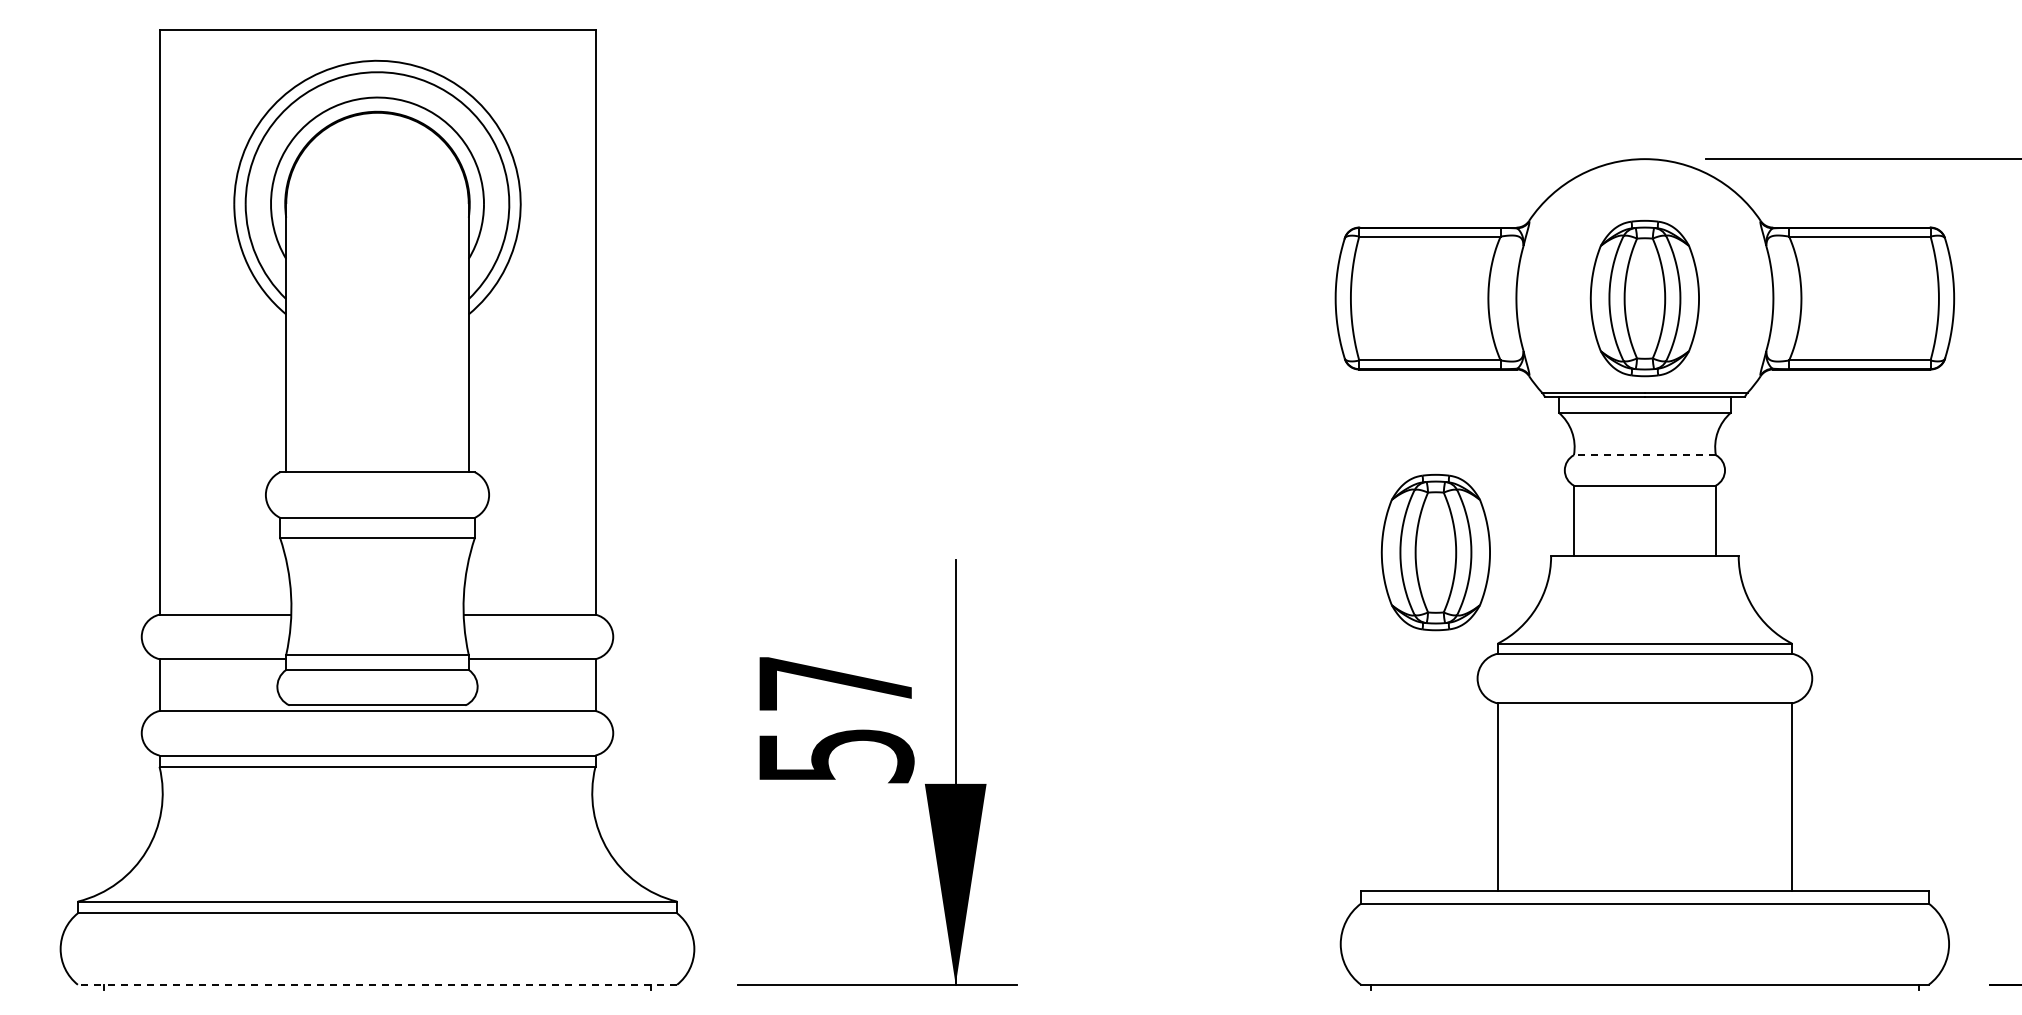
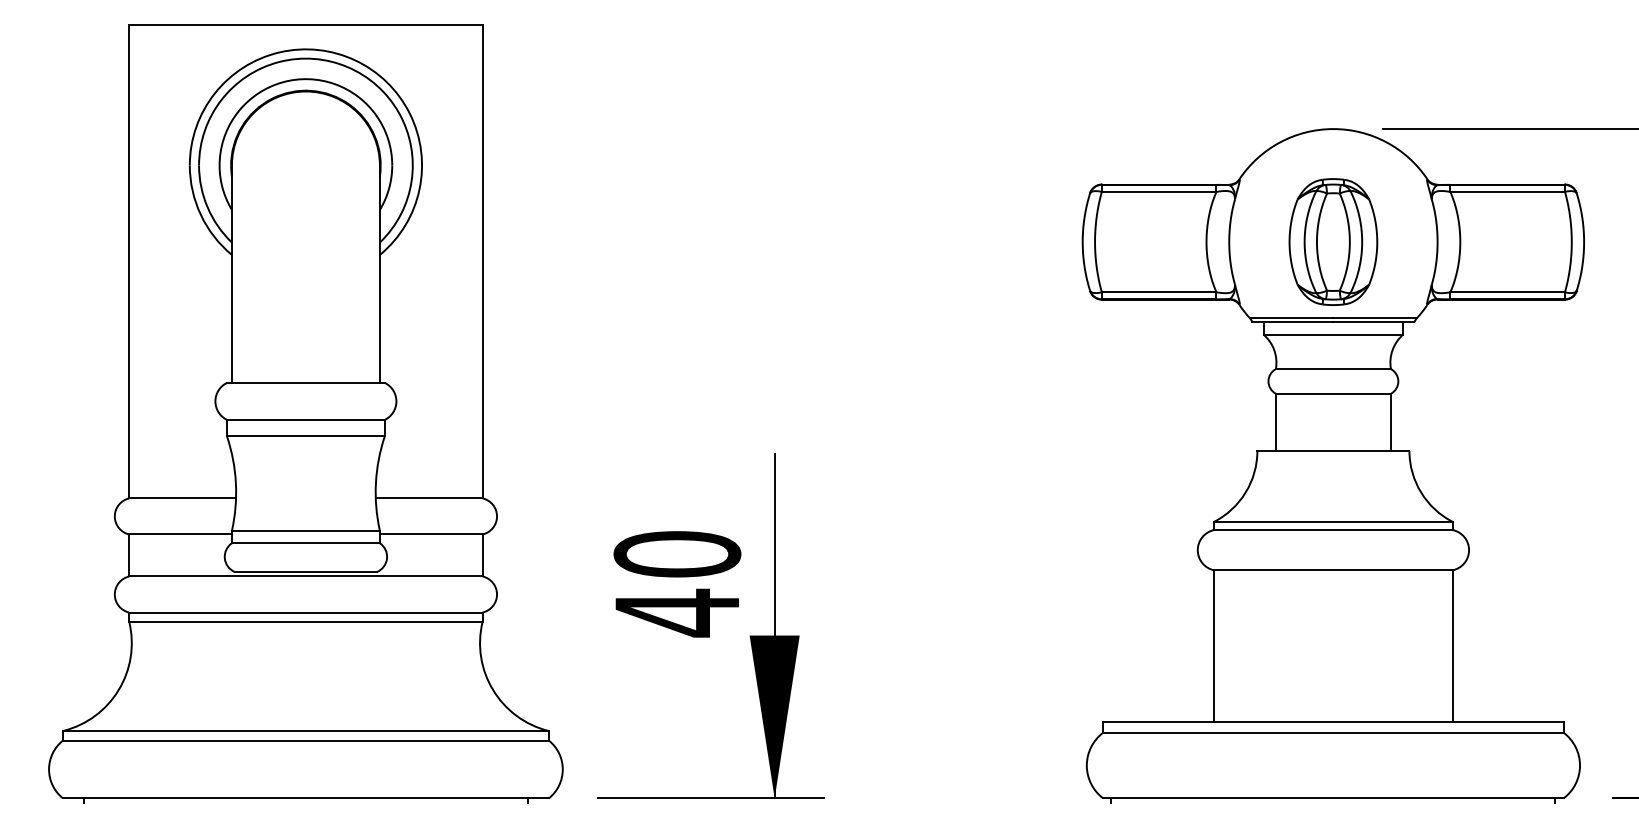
line: (1644, 455) -> (1333, 369), dashed -> solid
part: (1435, 552) -> (1163, 447), removed
text: (835, 720) -> (677, 584), 57 -> 40
line: (377, 984) -> (305, 798), dashed -> solid

